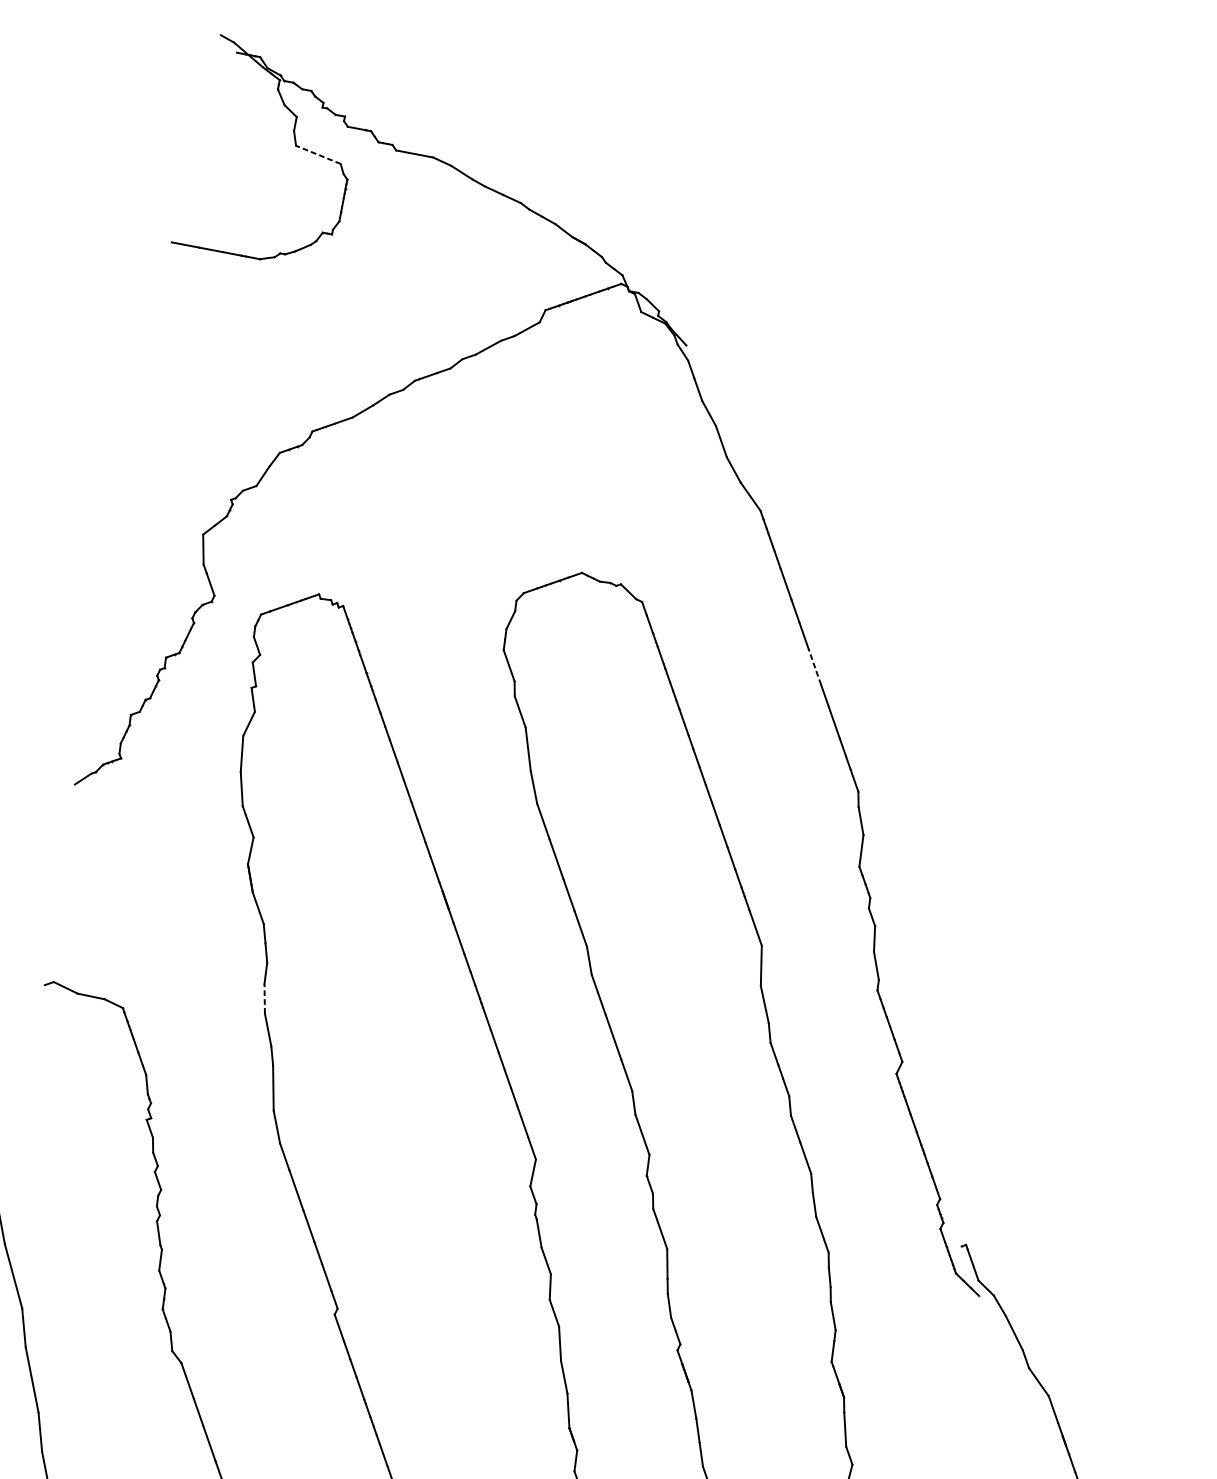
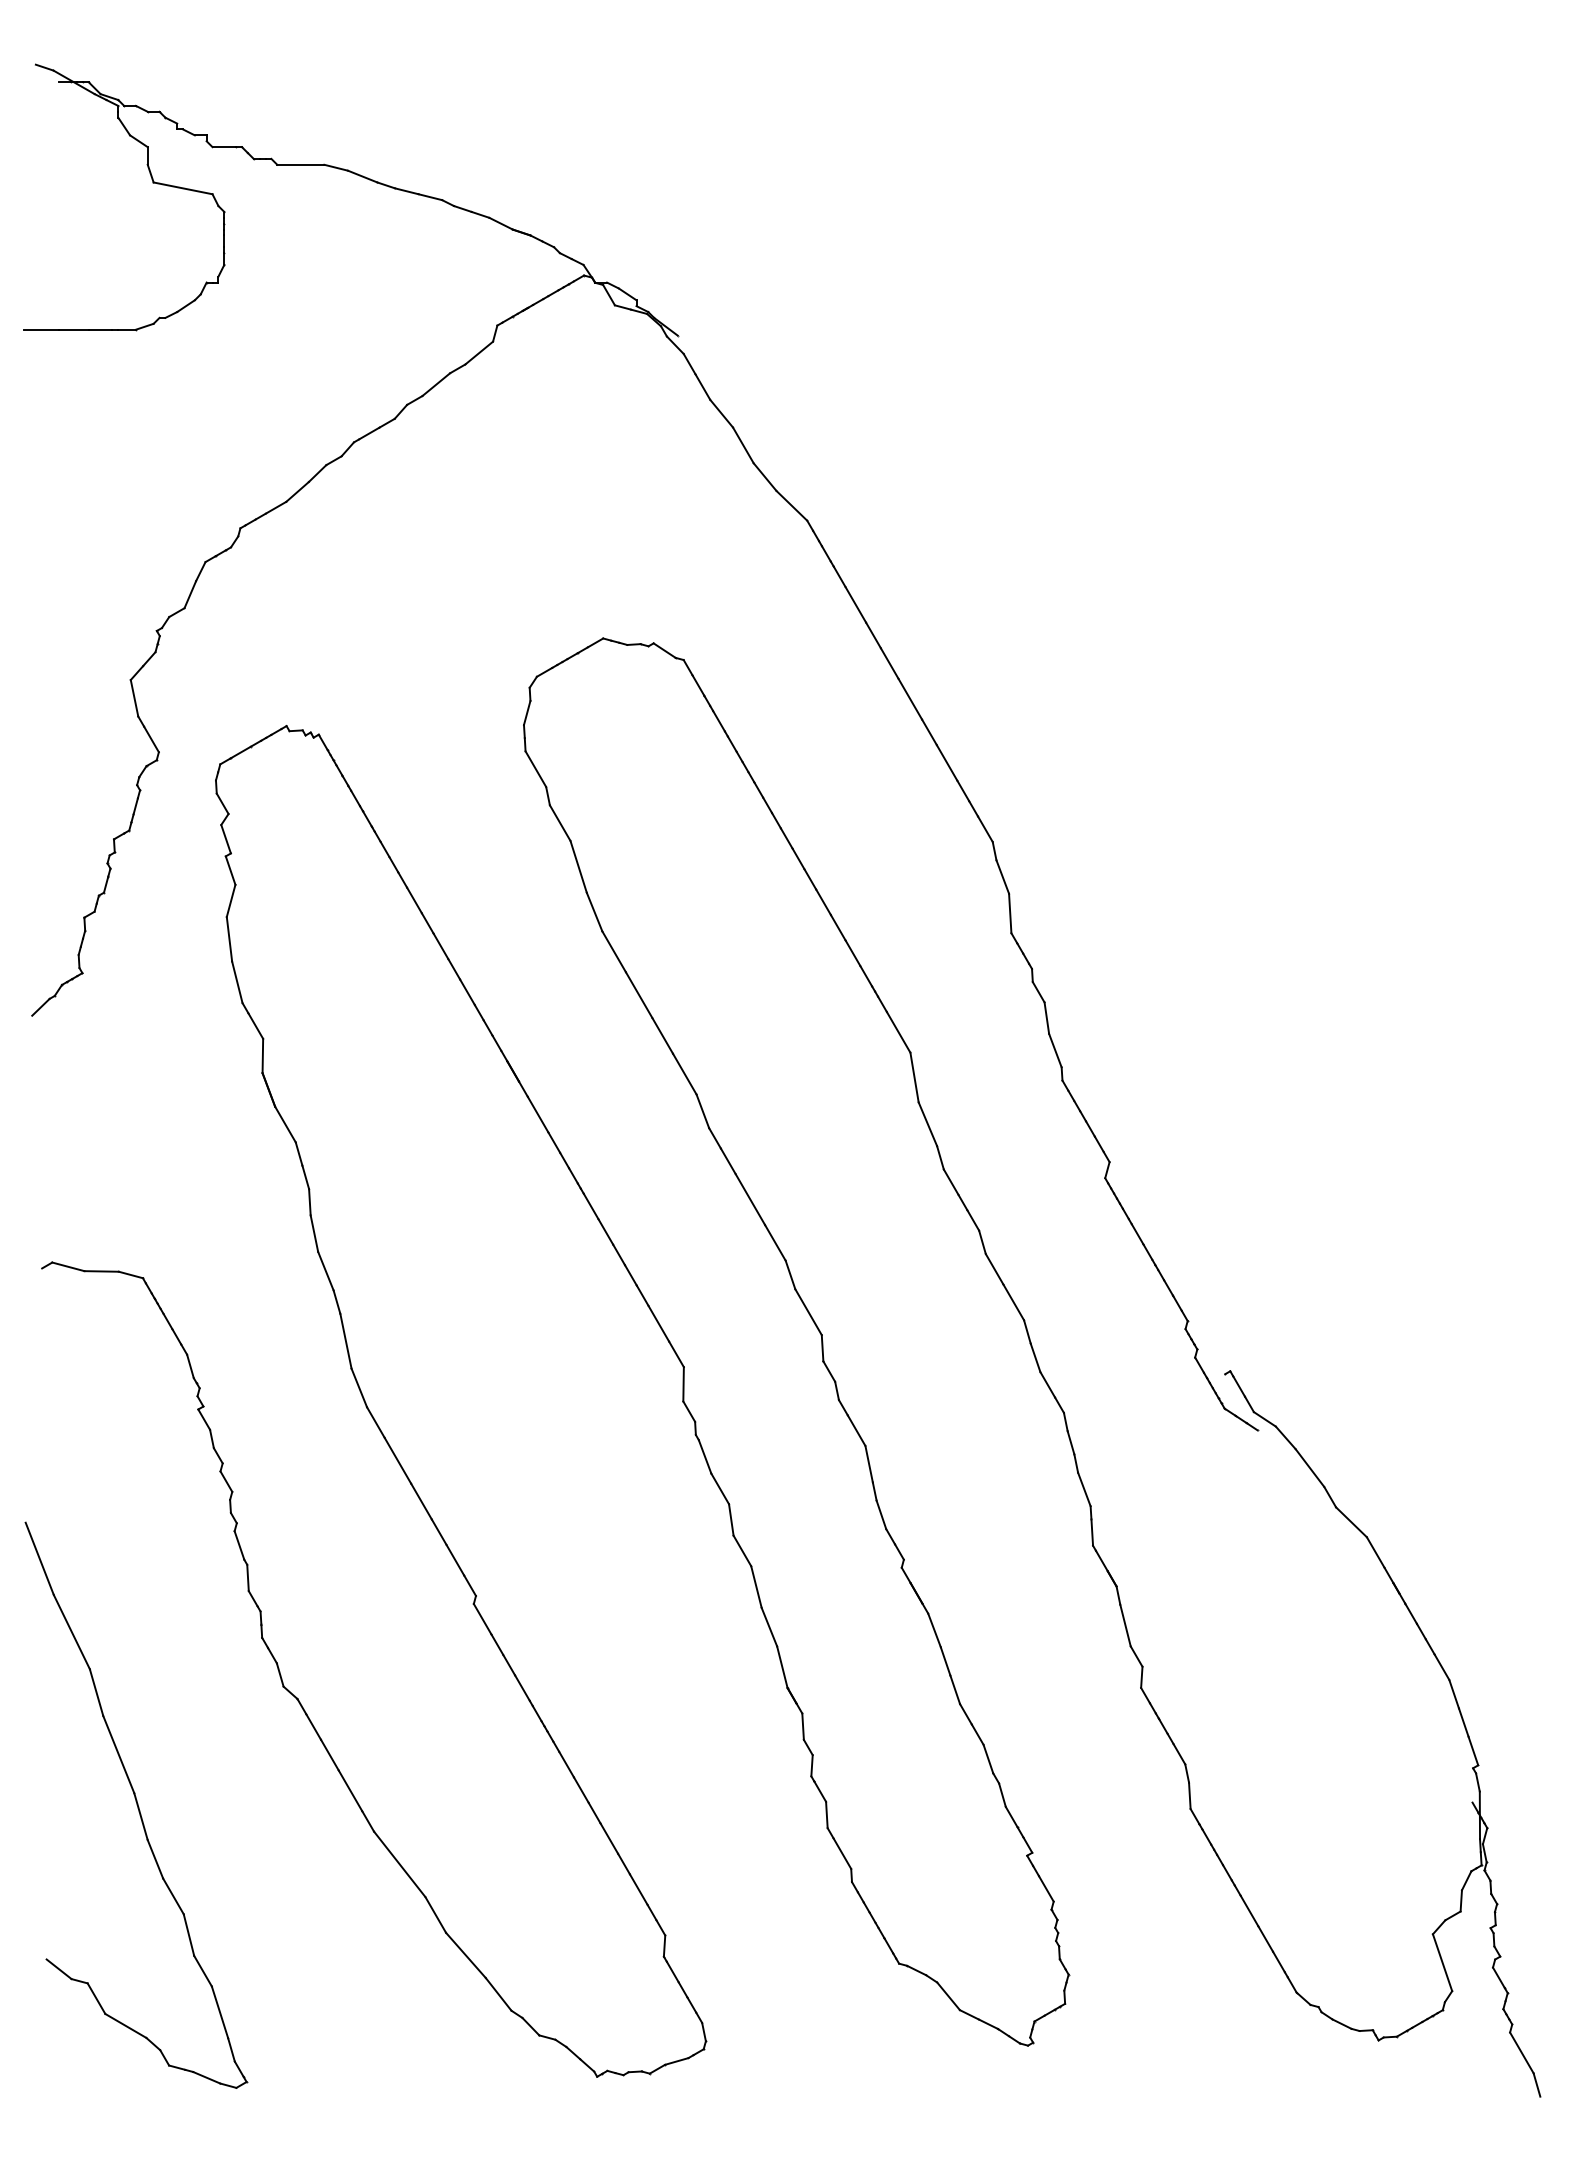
line: (317, 154) -> (182, 188), dashed -> solid
line: (815, 667) -> (910, 699), dashed -> solid
line: (264, 998) -> (314, 1233), dashed -> solid

